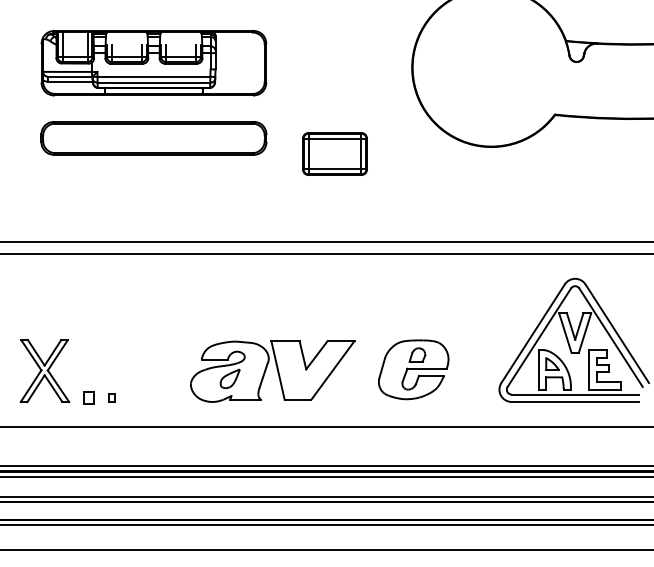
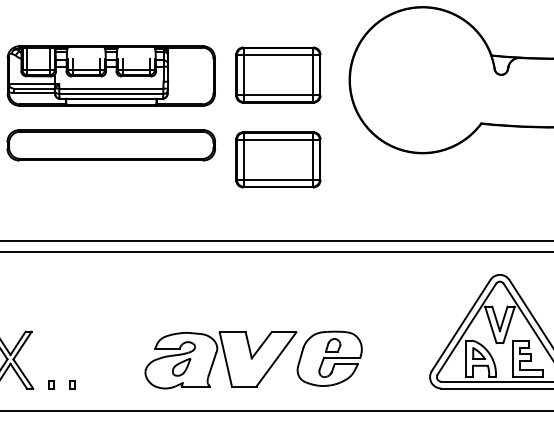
part: (334, 62) -> (277, 75), added
part: (334, 153) -> (277, 159), size x1.43
part: (413, 369) -> (329, 358), moved
part: (88, 397) -> (50, 384), size x0.62

